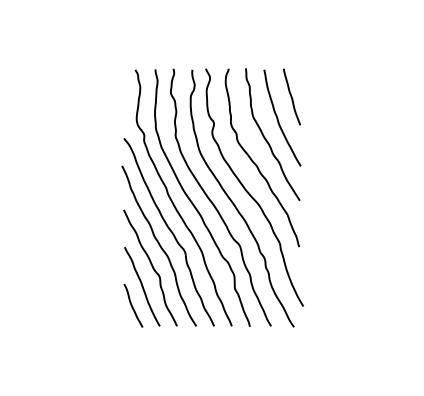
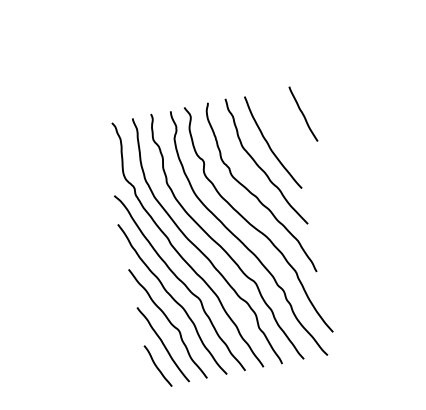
curve: (292, 96) -> (303, 113), moved

